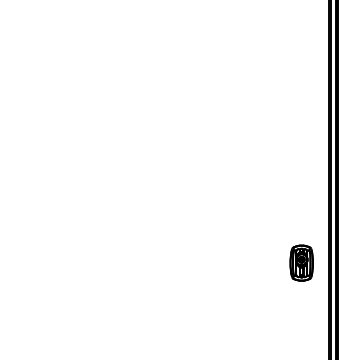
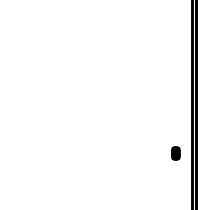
part: (301, 263) -> (175, 153), size x0.6

